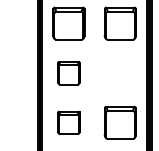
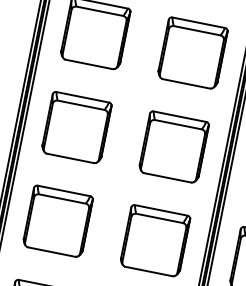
part: (68, 73) -> (75, 127), size x1.43
part: (119, 73) -> (172, 147), added
part: (68, 122) -> (57, 220), size x1.43

